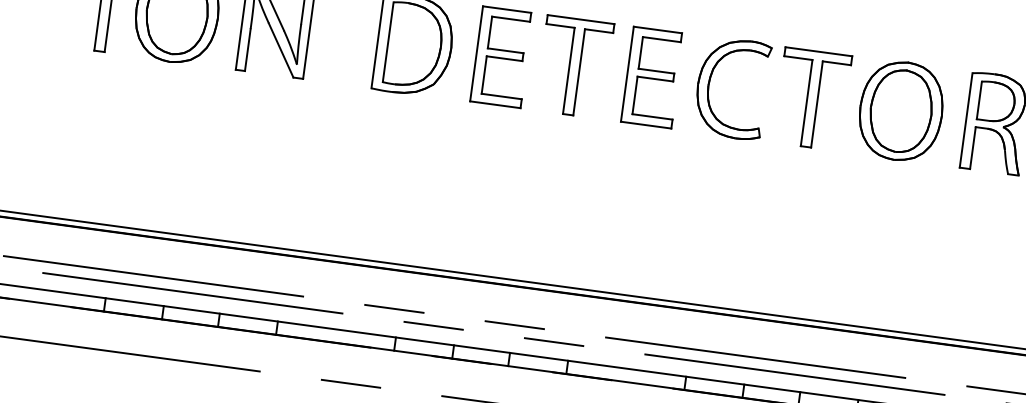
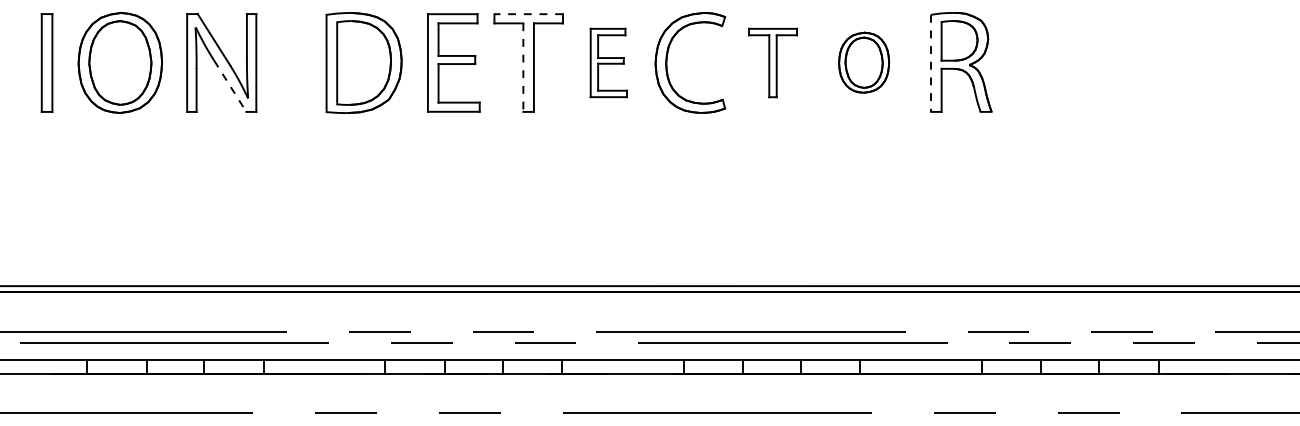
line: (580, 19) -> (528, 14), solid -> dashed
line: (281, 50) -> (230, 86), solid -> dashed
line: (568, 71) -> (523, 68), solid -> dashed
part: (652, 77) -> (608, 62), size x0.7
part: (811, 98) -> (772, 62), size x0.7
part: (900, 110) -> (863, 62), size x0.6
line: (966, 120) -> (931, 63), solid -> dashed

